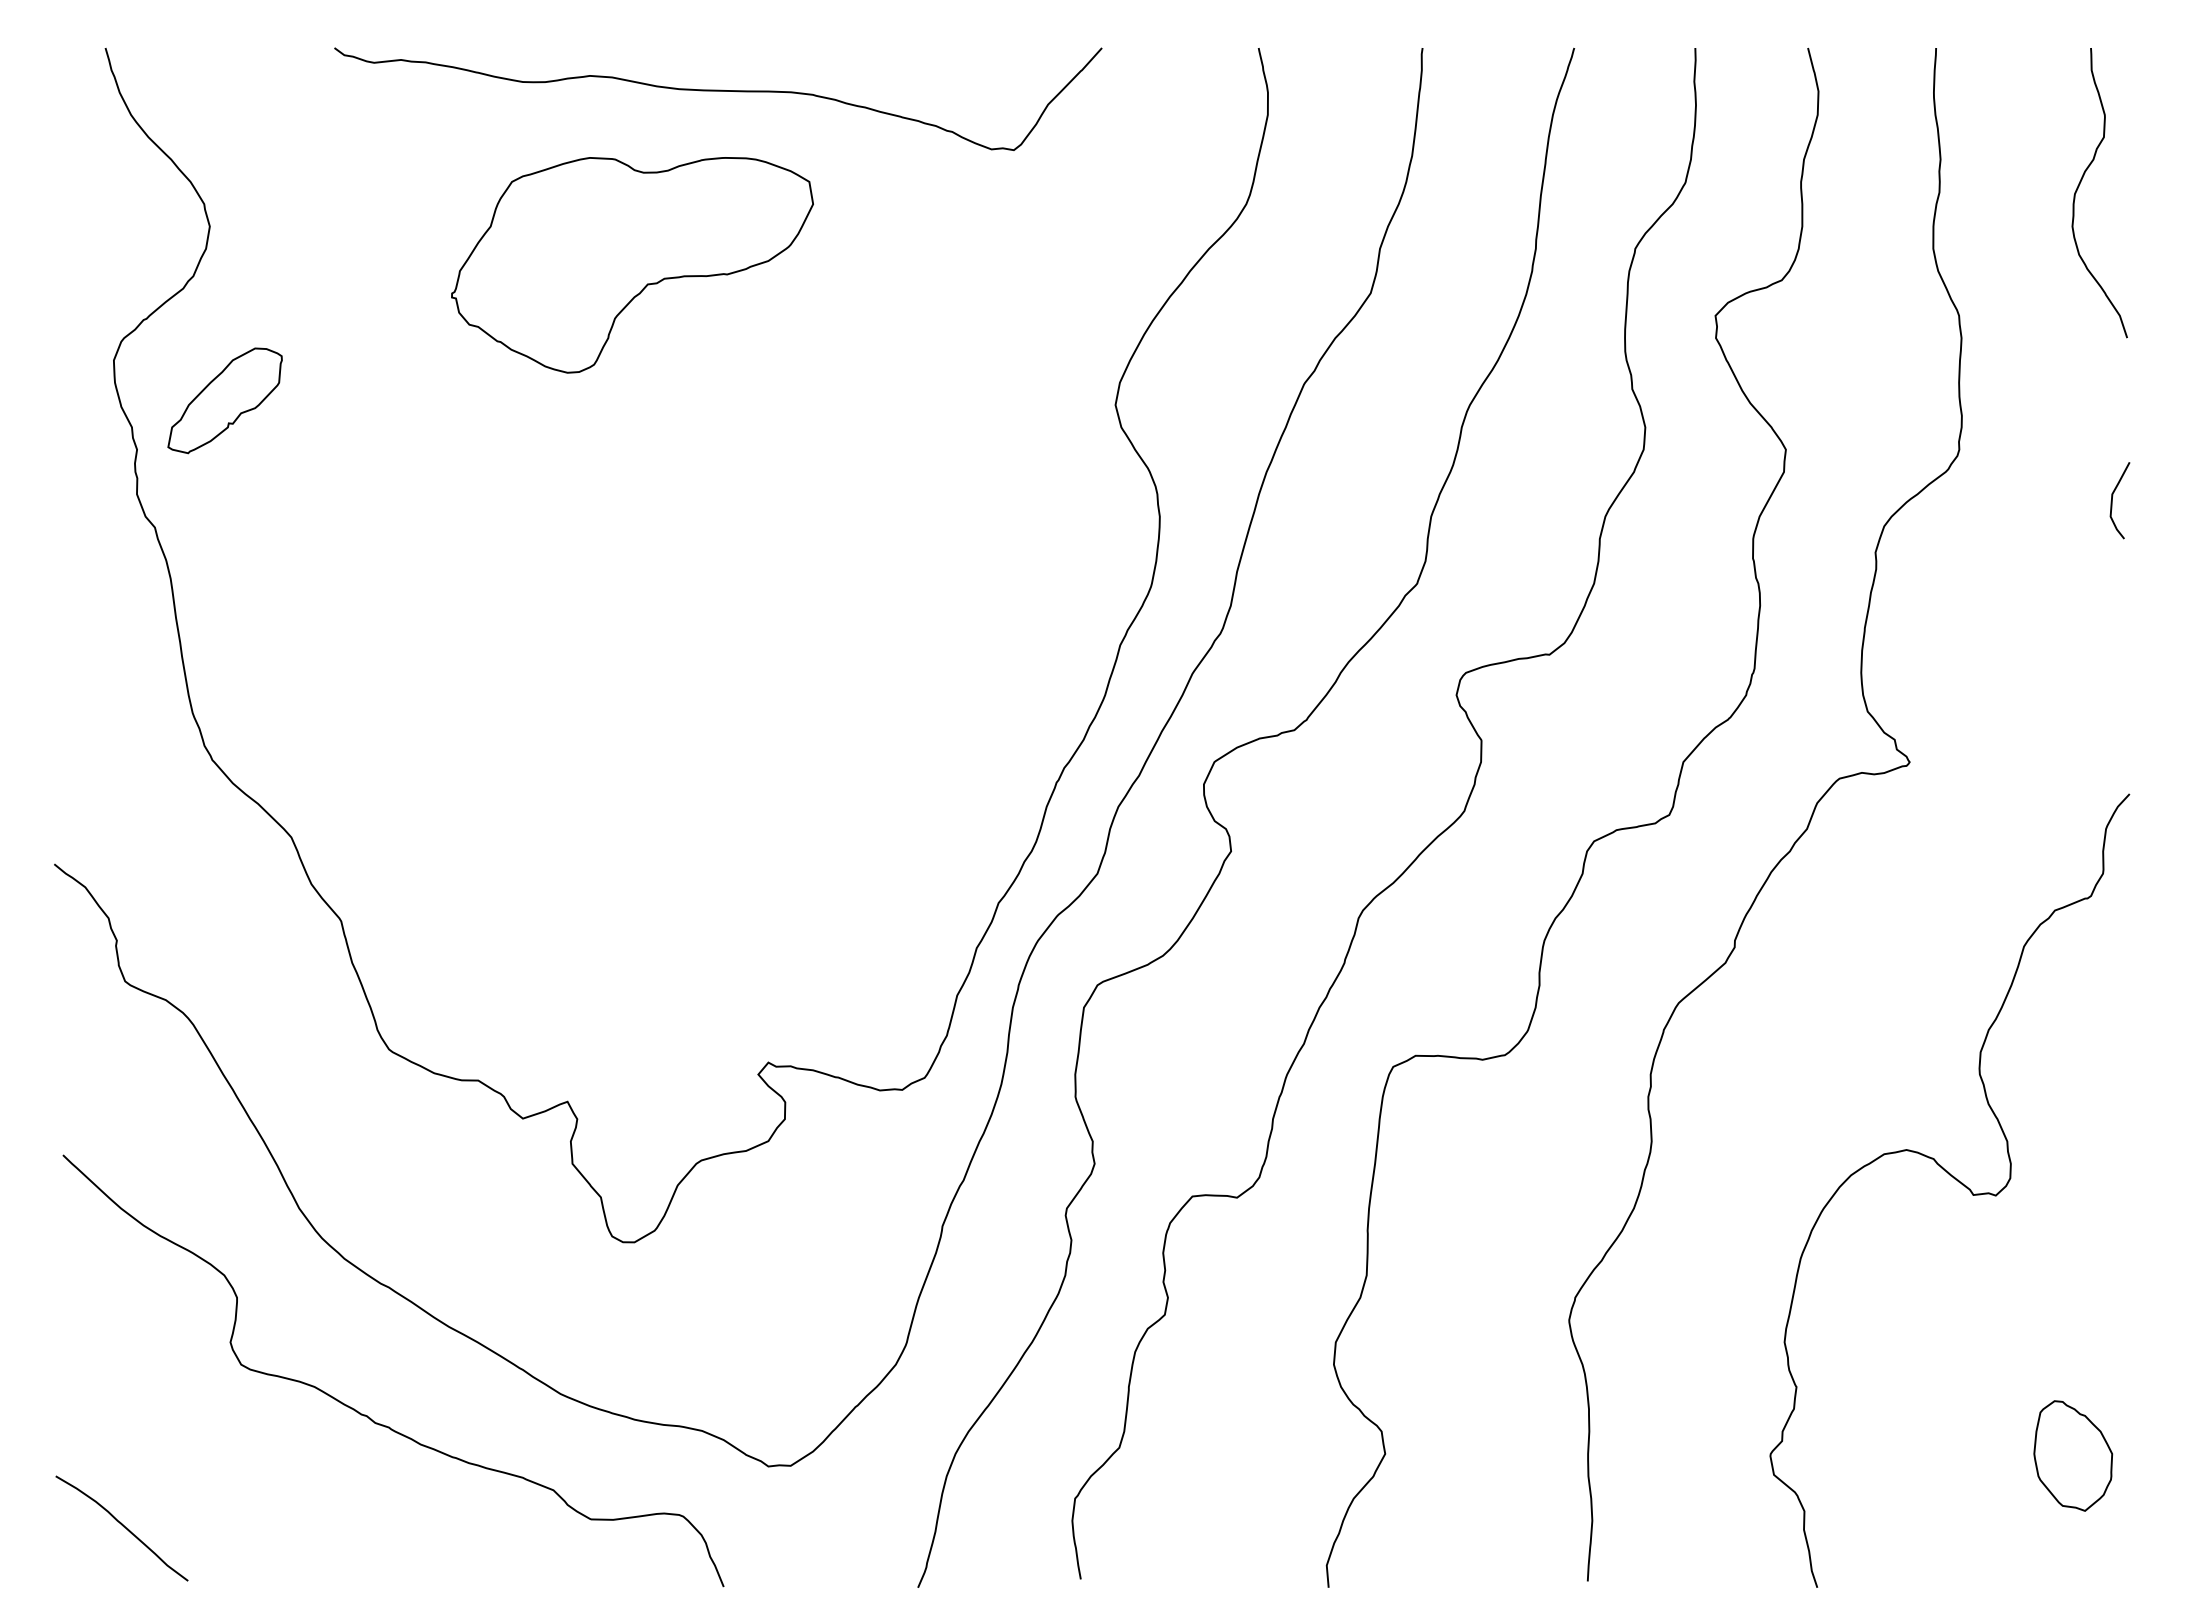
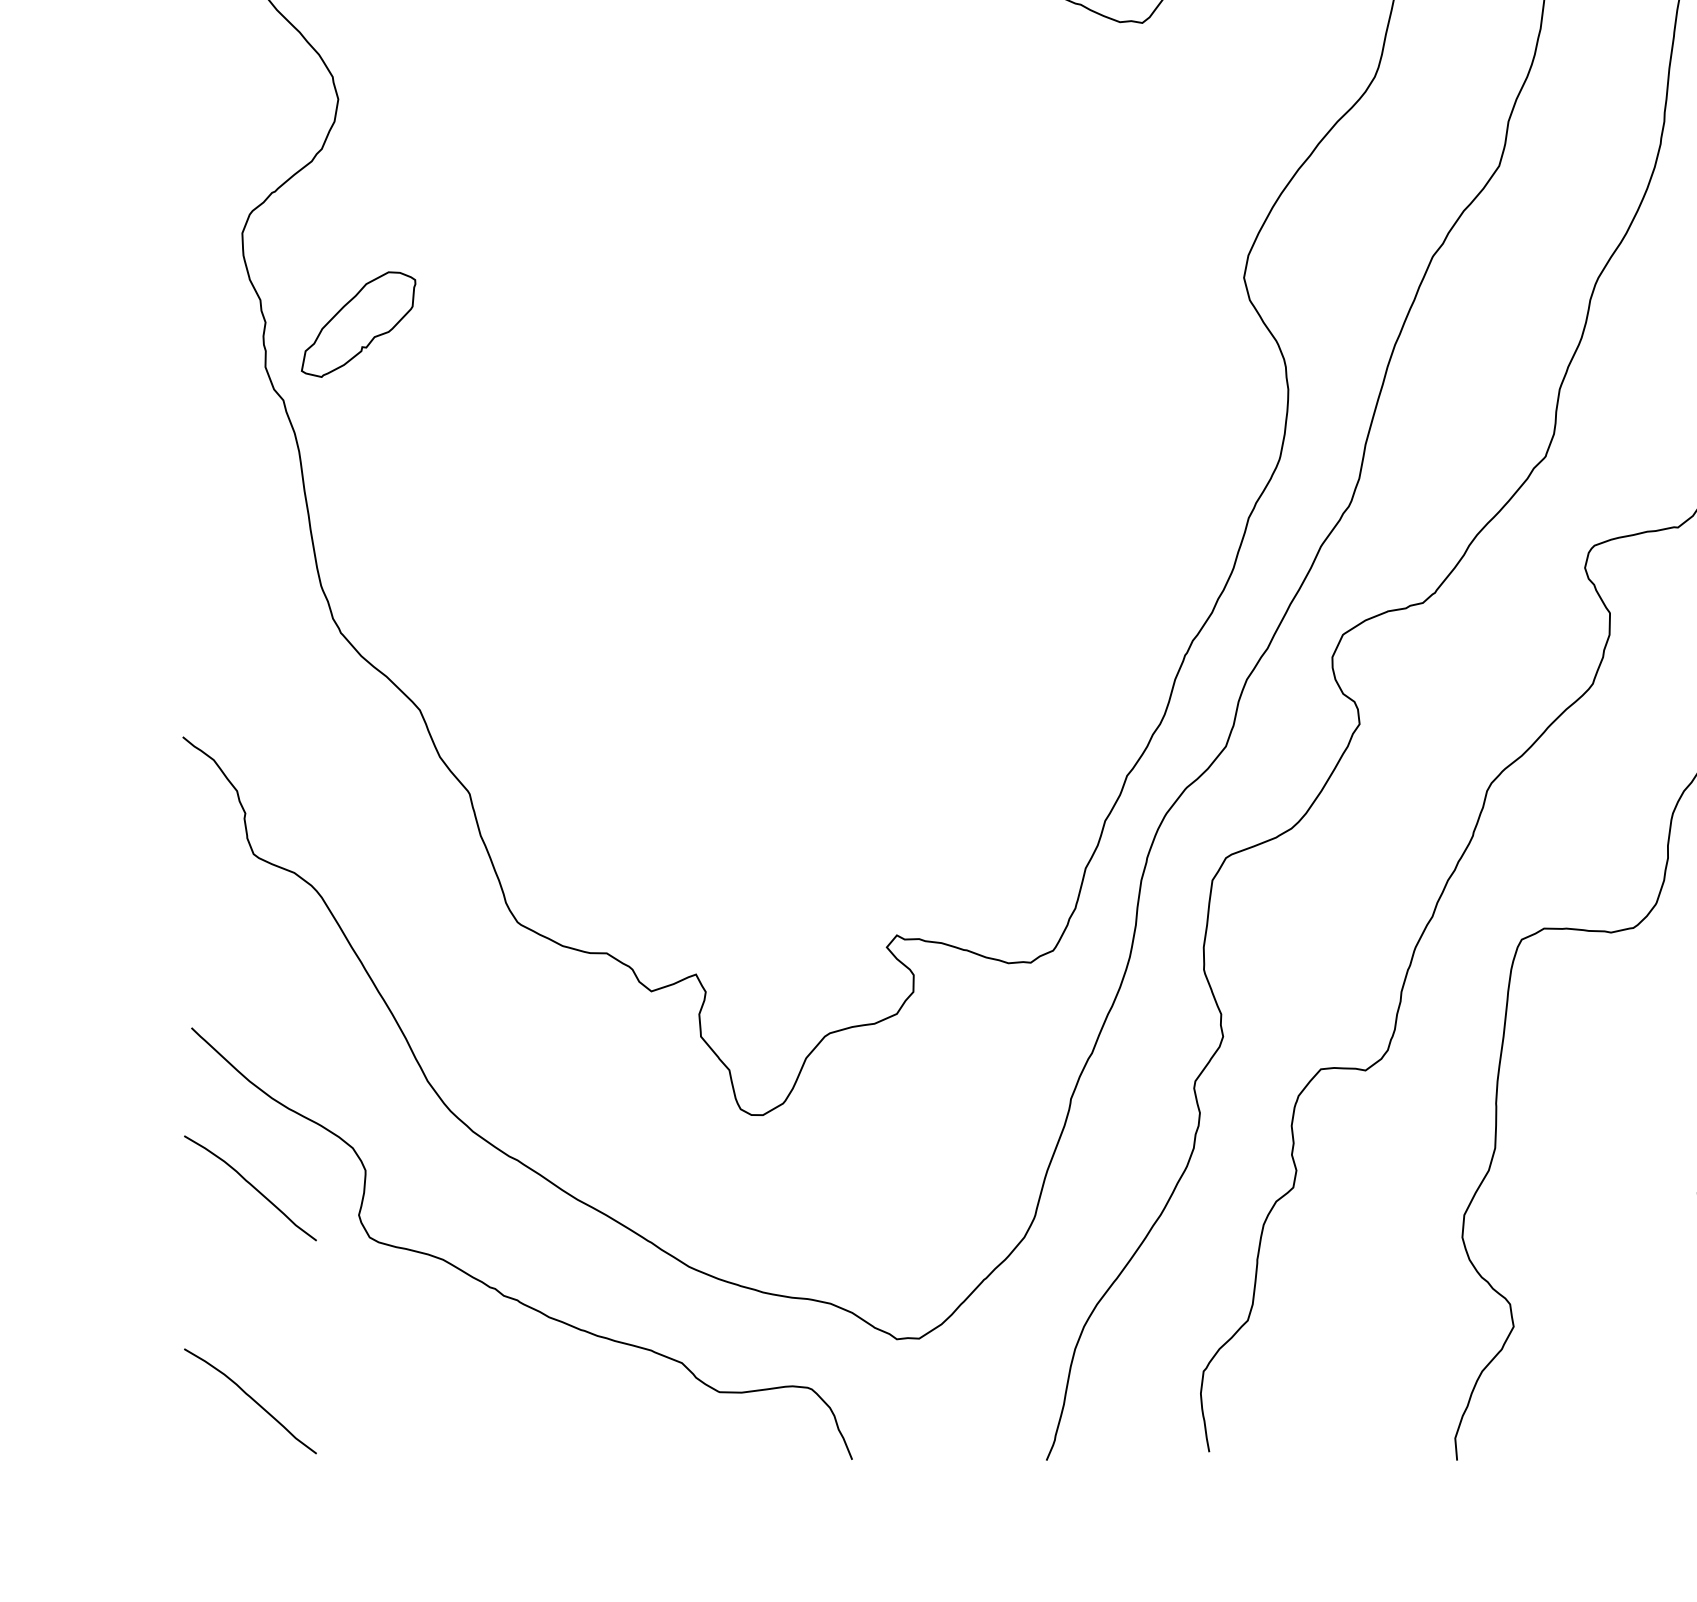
part: (632, 265) -> (760, 138), removed
part: (224, 400) -> (357, 324), moved
curve: (122, 1313) -> (250, 1186), added

